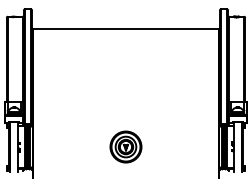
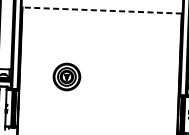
line: (125, 29) -> (101, 10), solid -> dashed
part: (125, 146) -> (66, 76), moved

